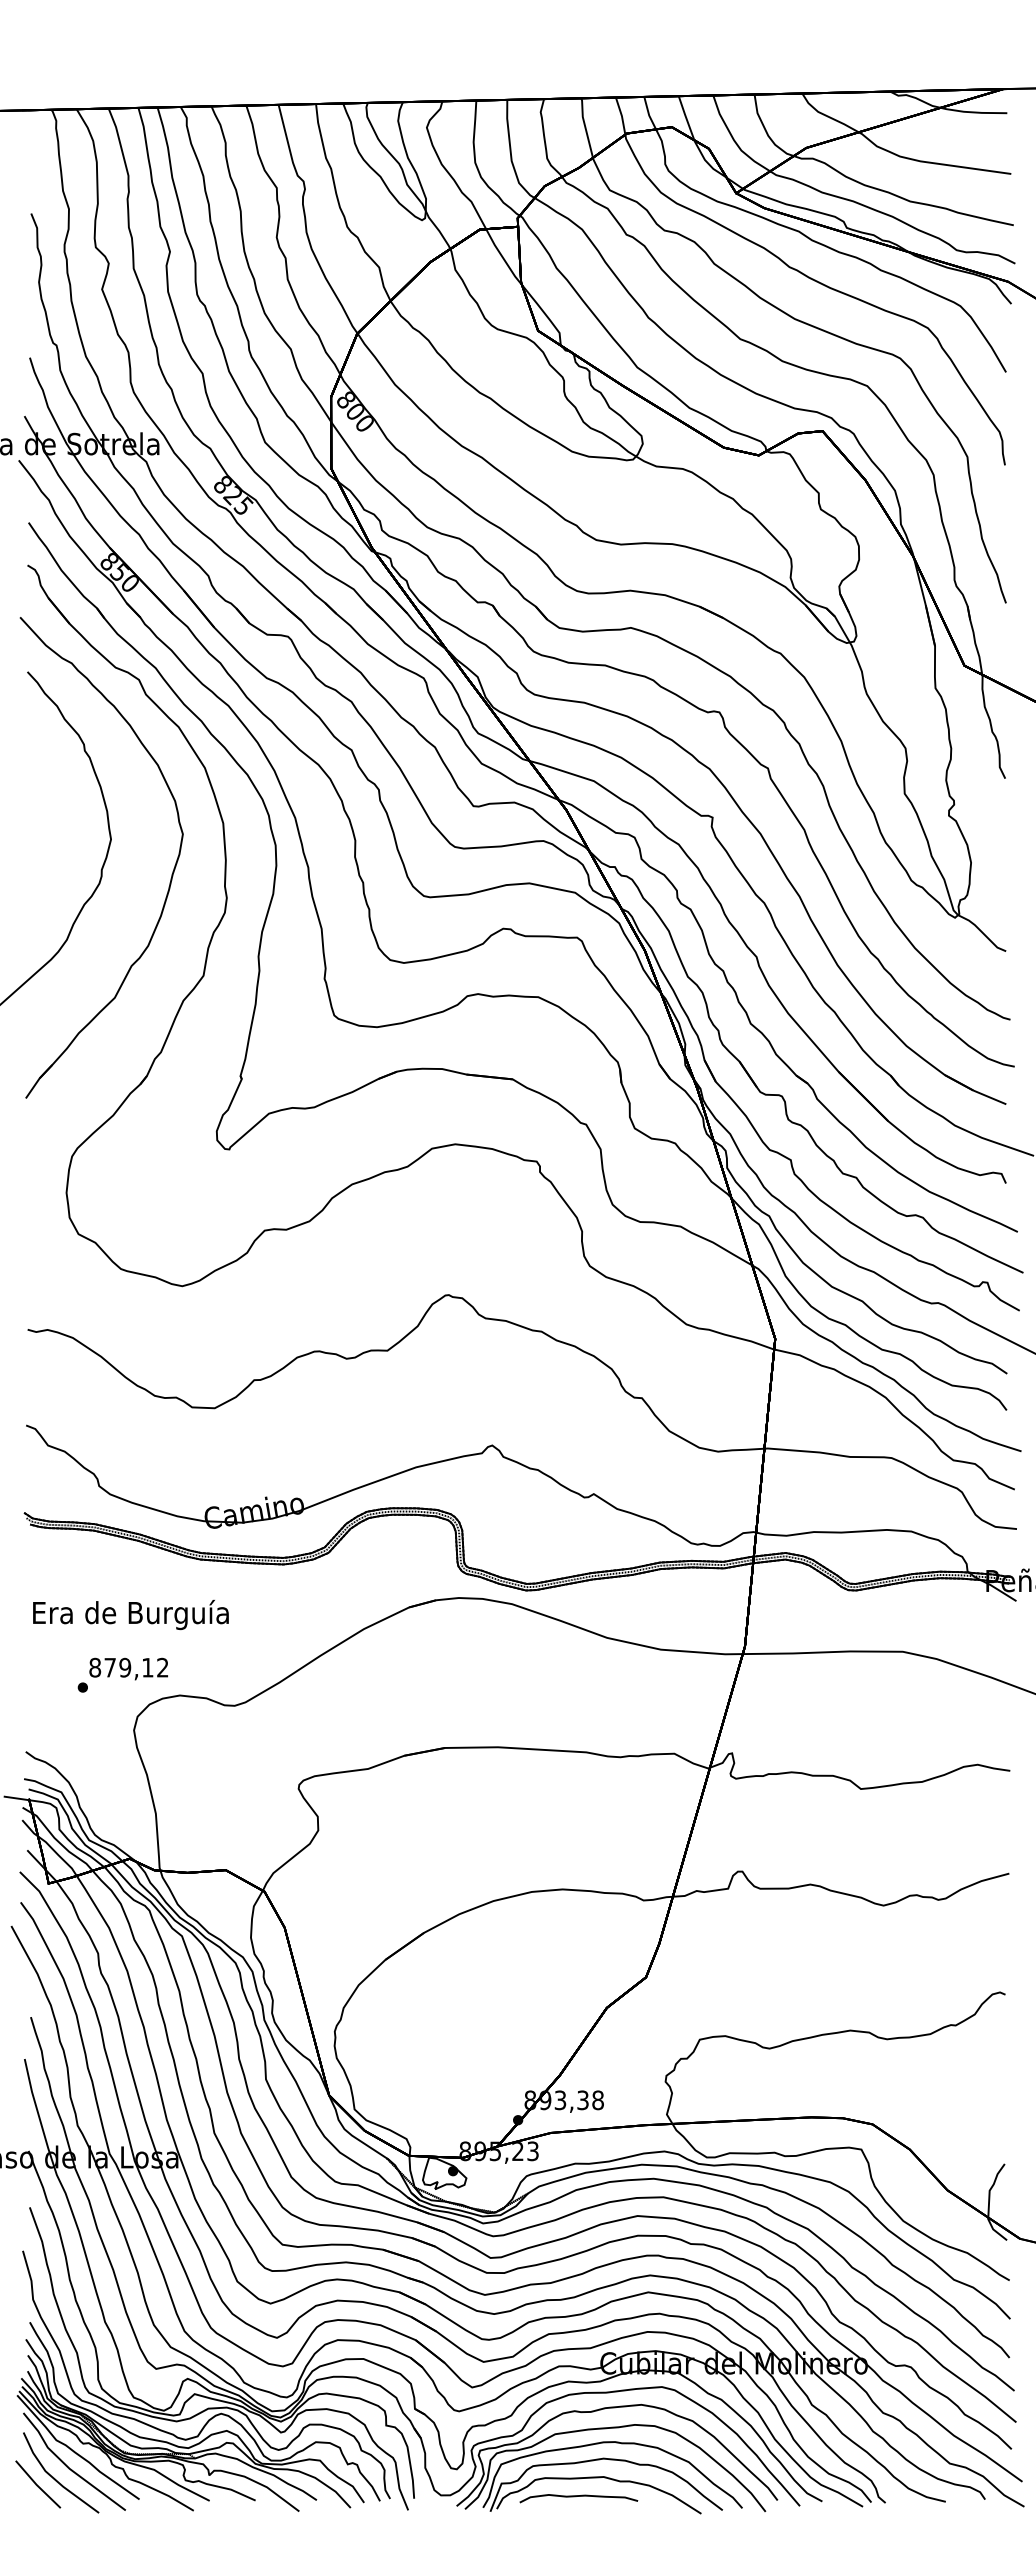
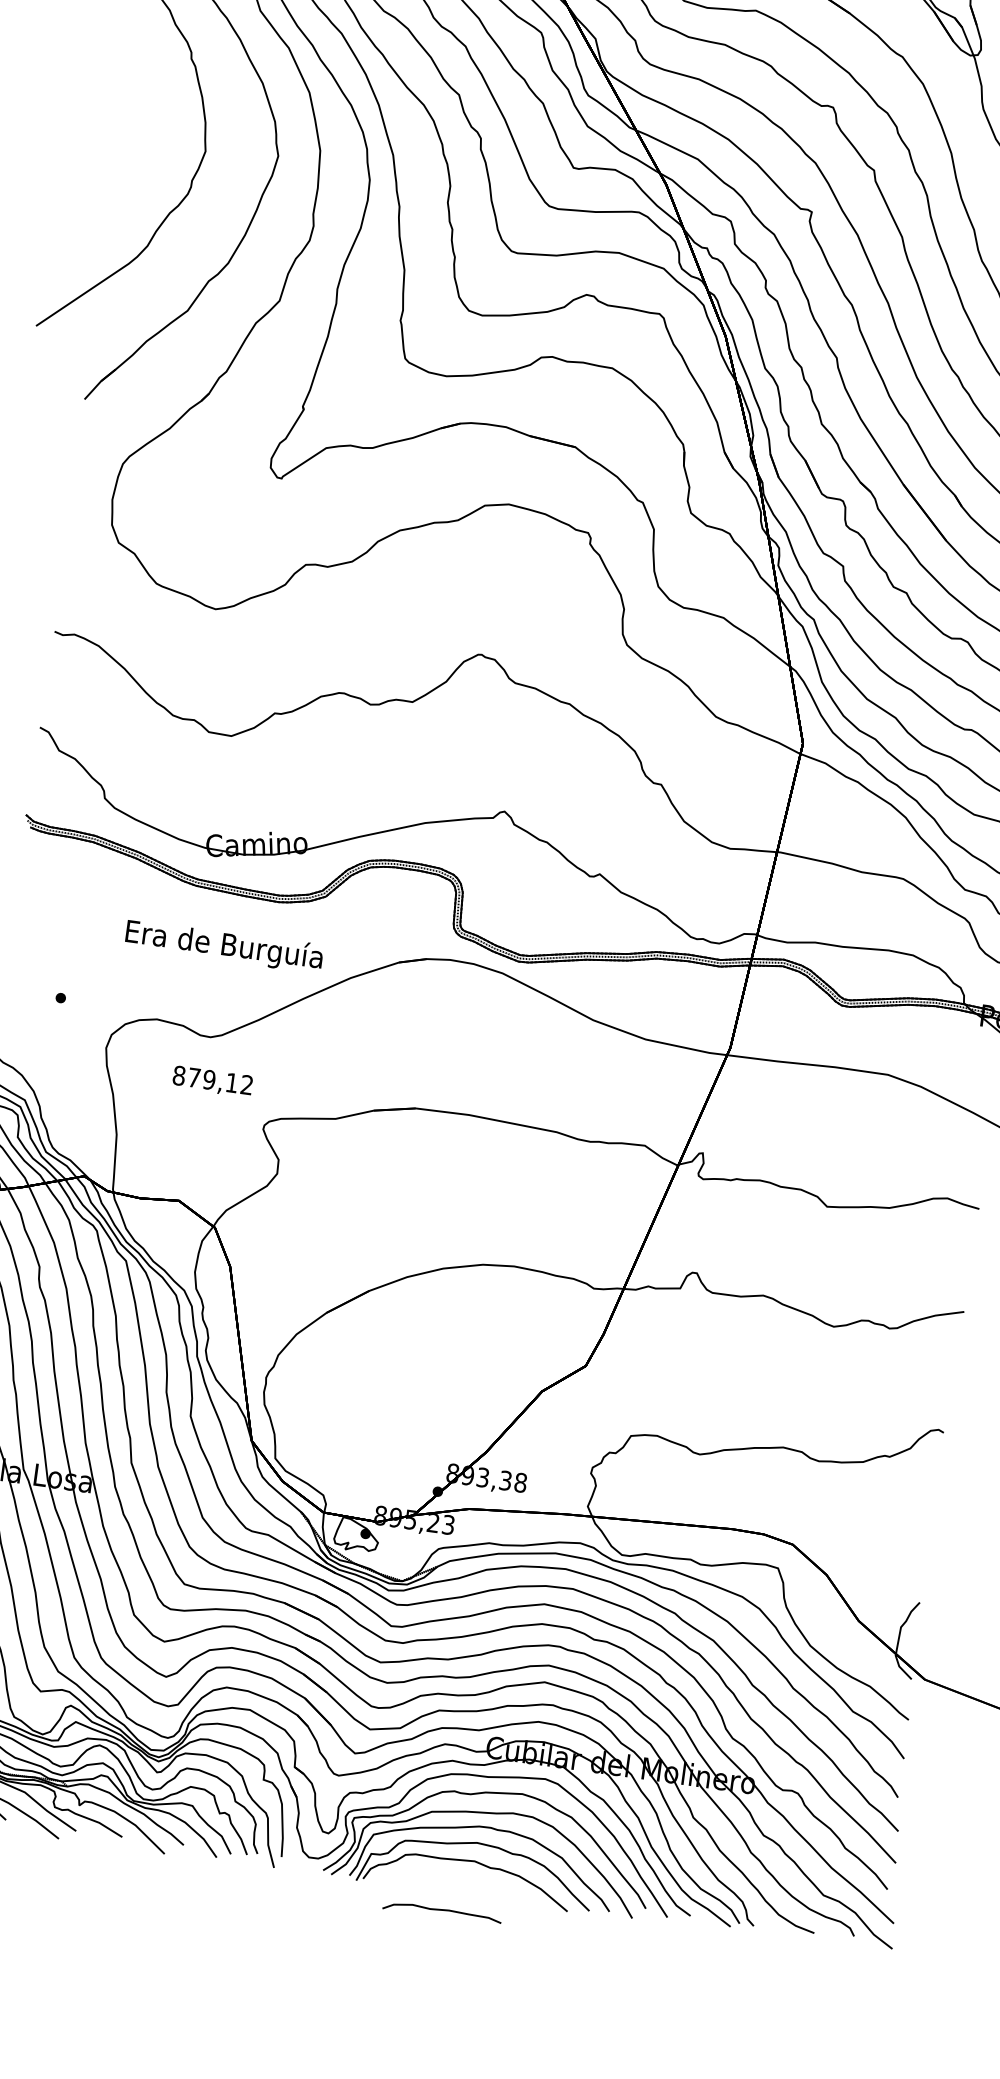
text: (130, 1614) -> (223, 945), moved
text: (128, 1668) -> (212, 1081), moved
curve: (578, 2496) -> (442, 1910), moved

